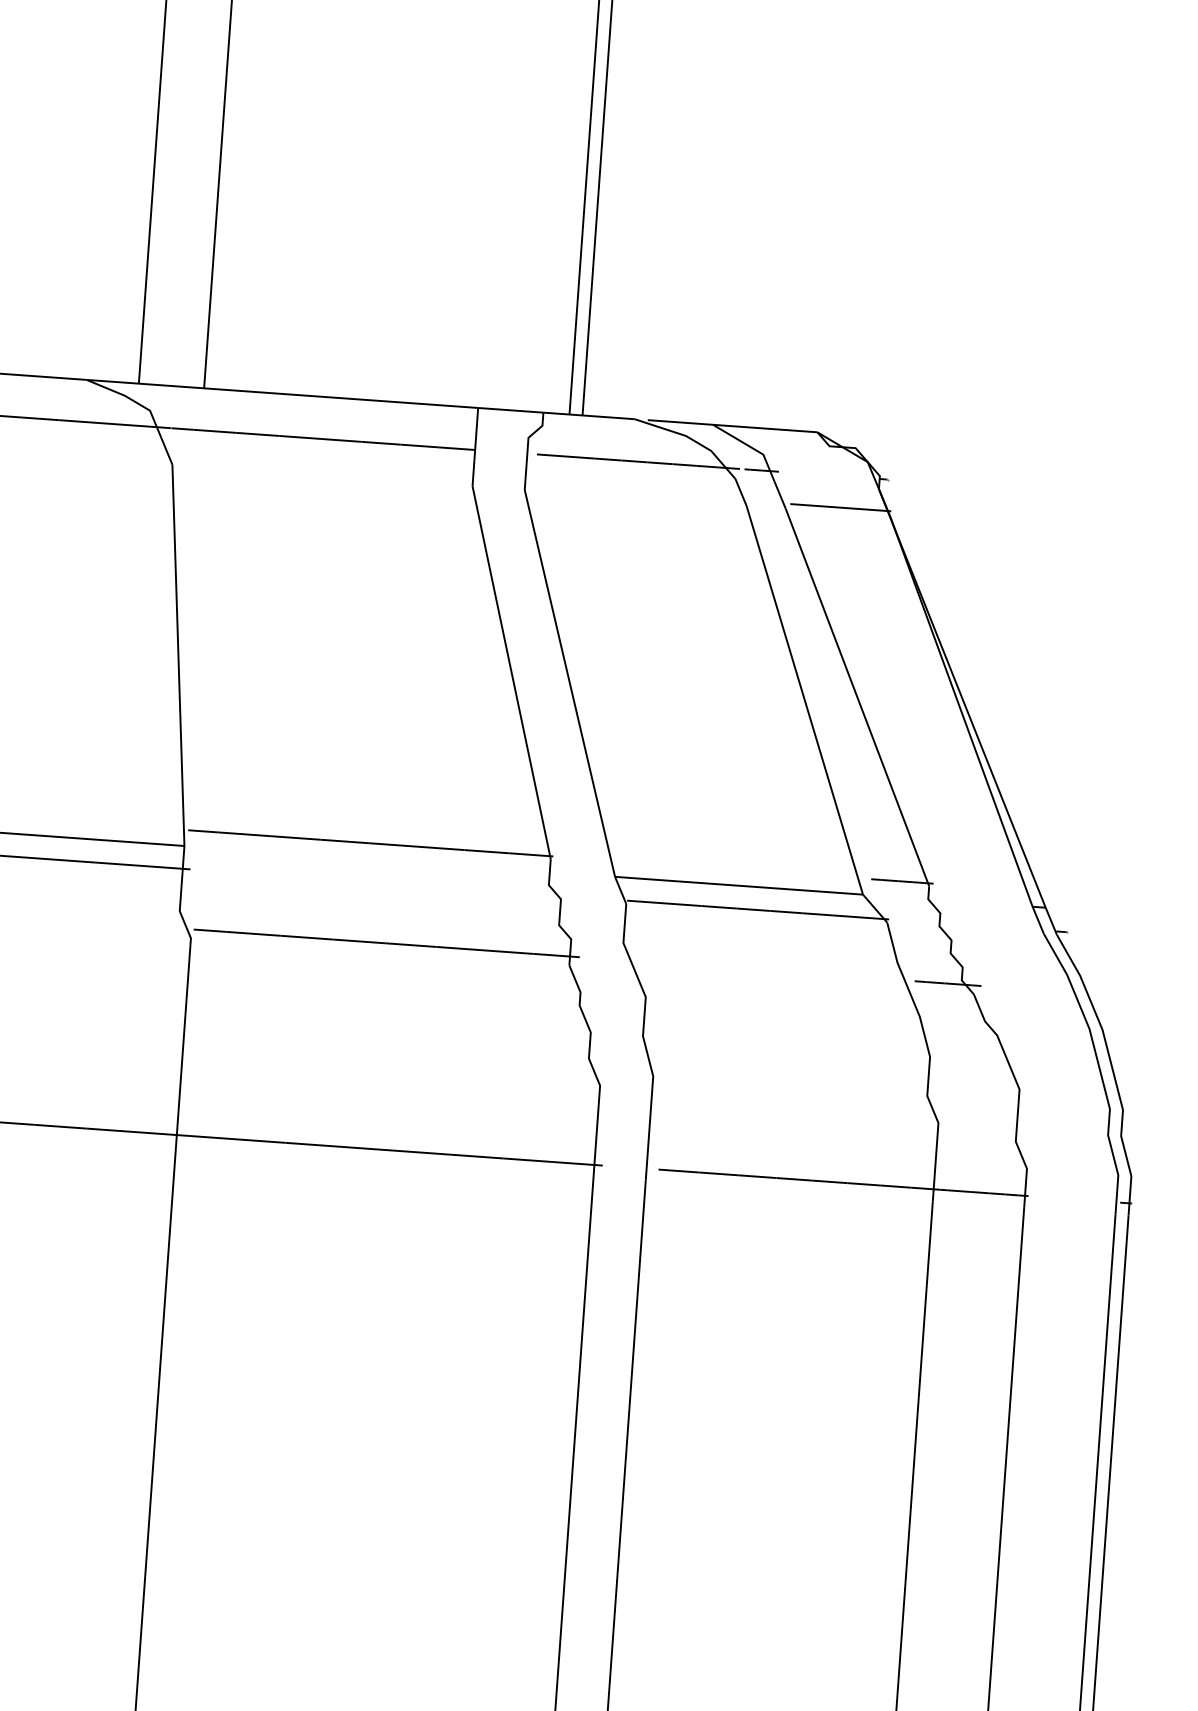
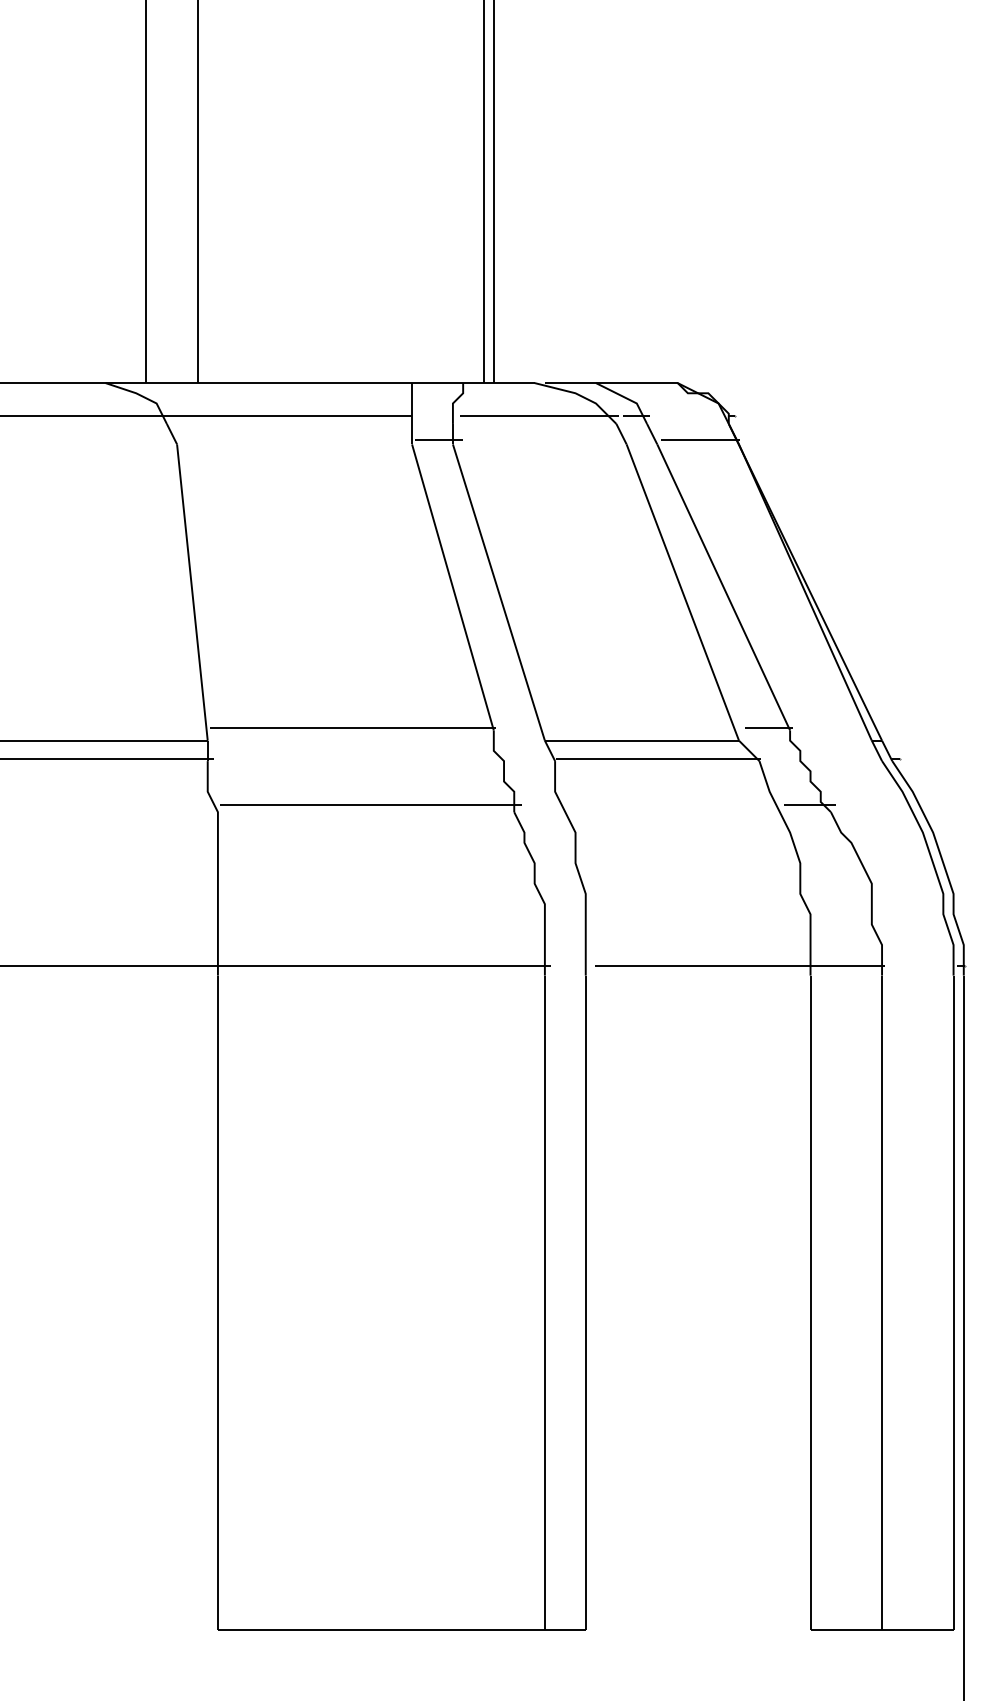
line: (506, 483) -> (438, 440), added

